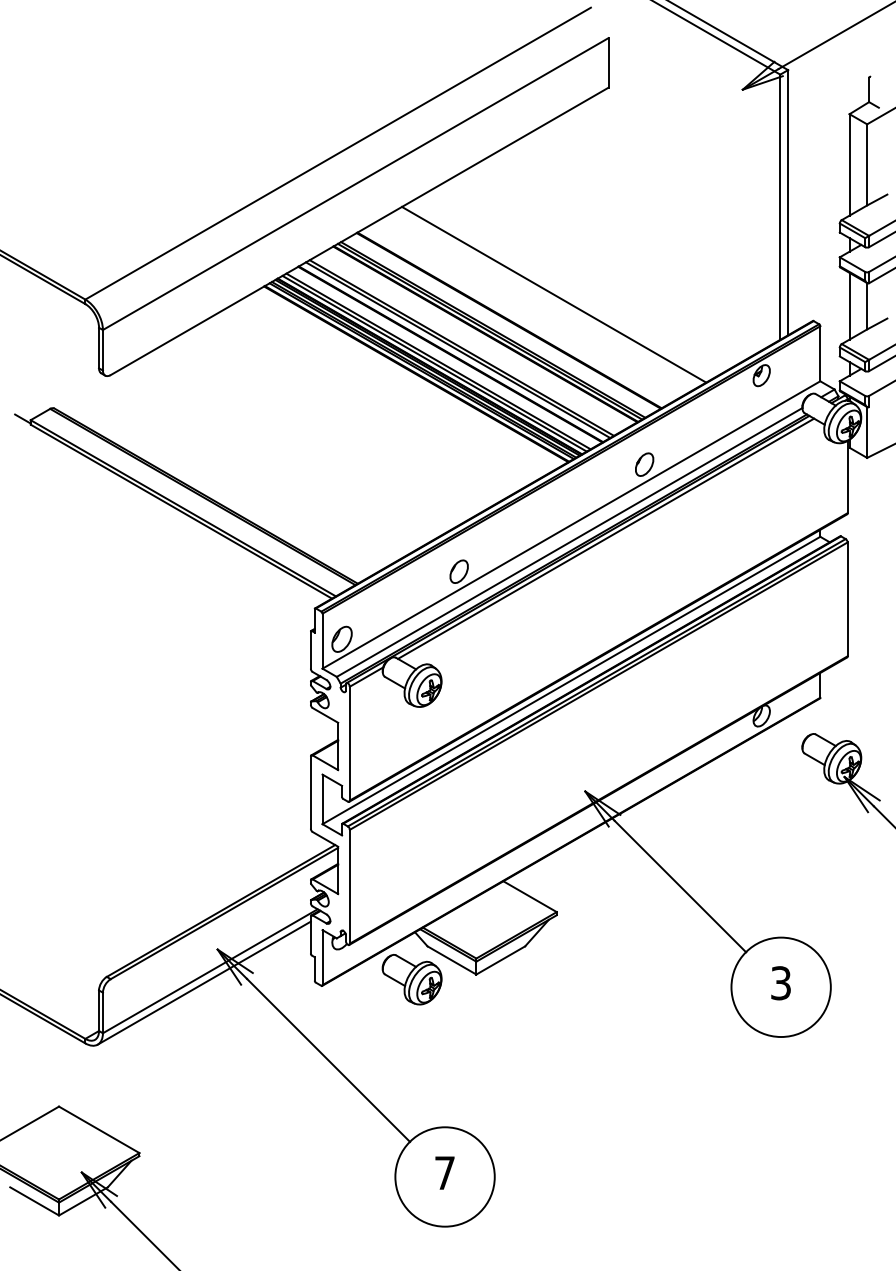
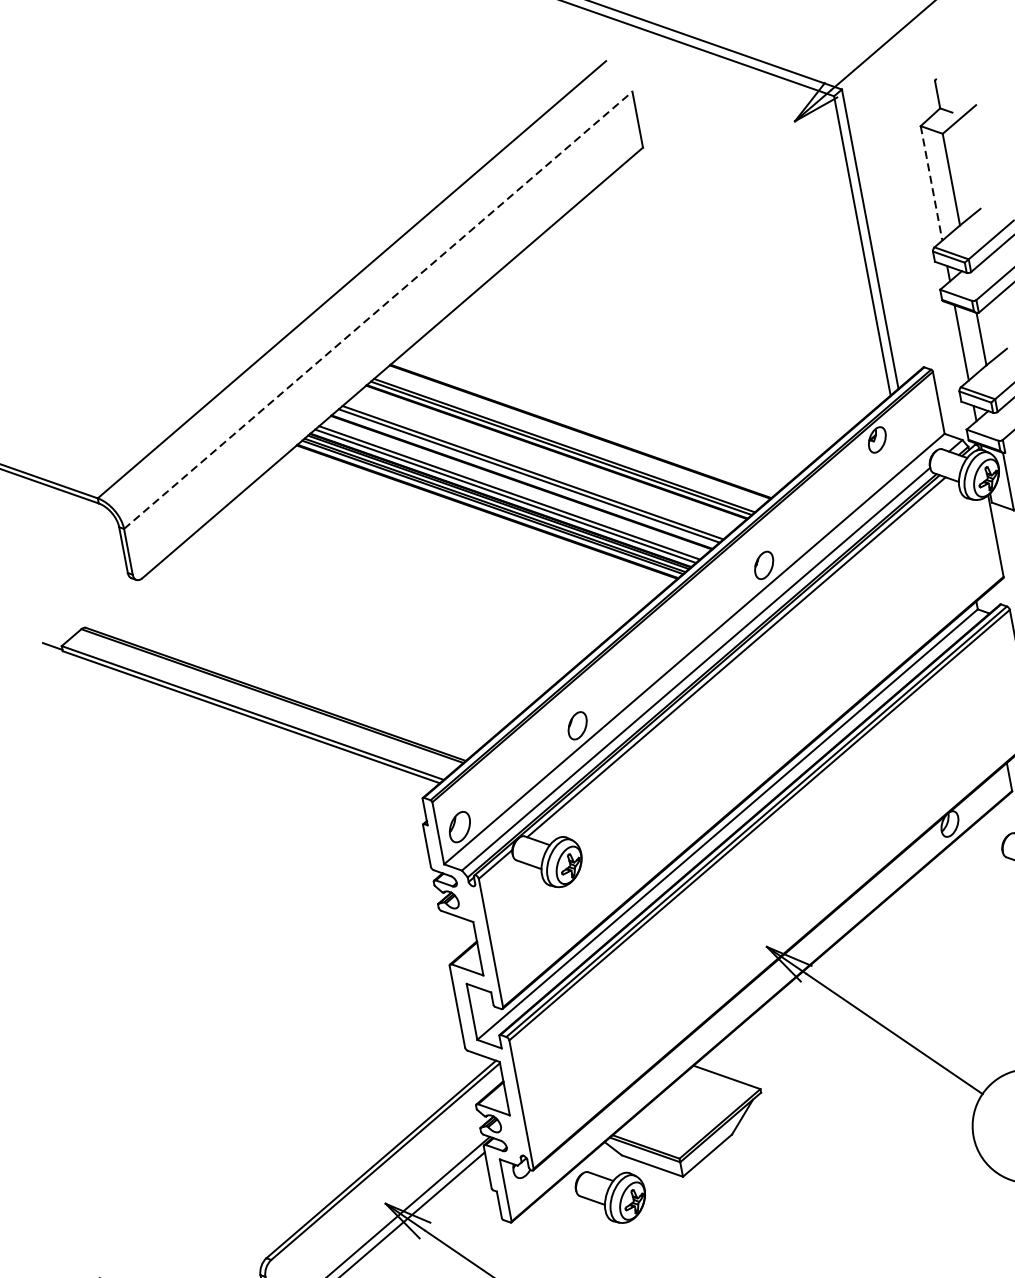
line: (849, 164) -> (931, 182), solid -> dashed
line: (355, 184) -> (378, 310), solid -> dashed
line: (554, 294) -> (626, 392), removed

